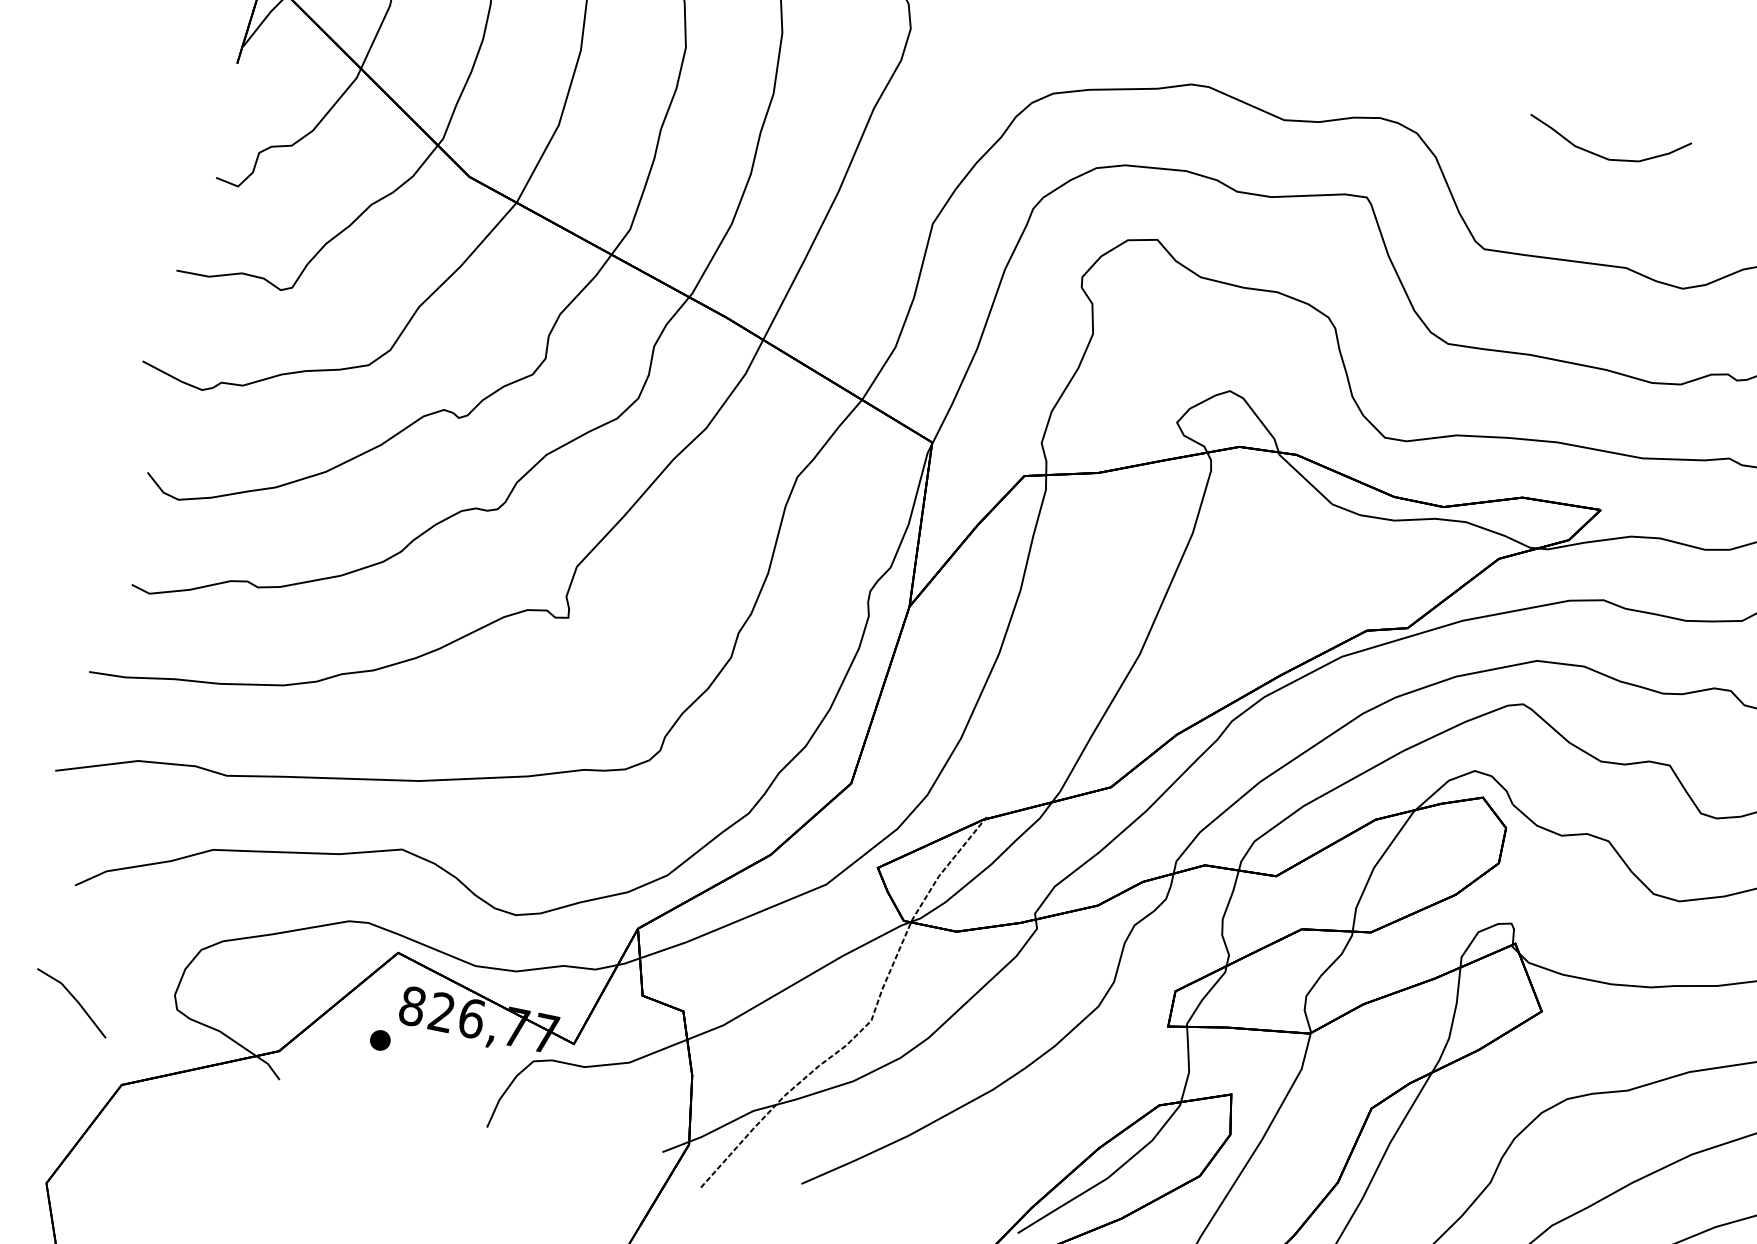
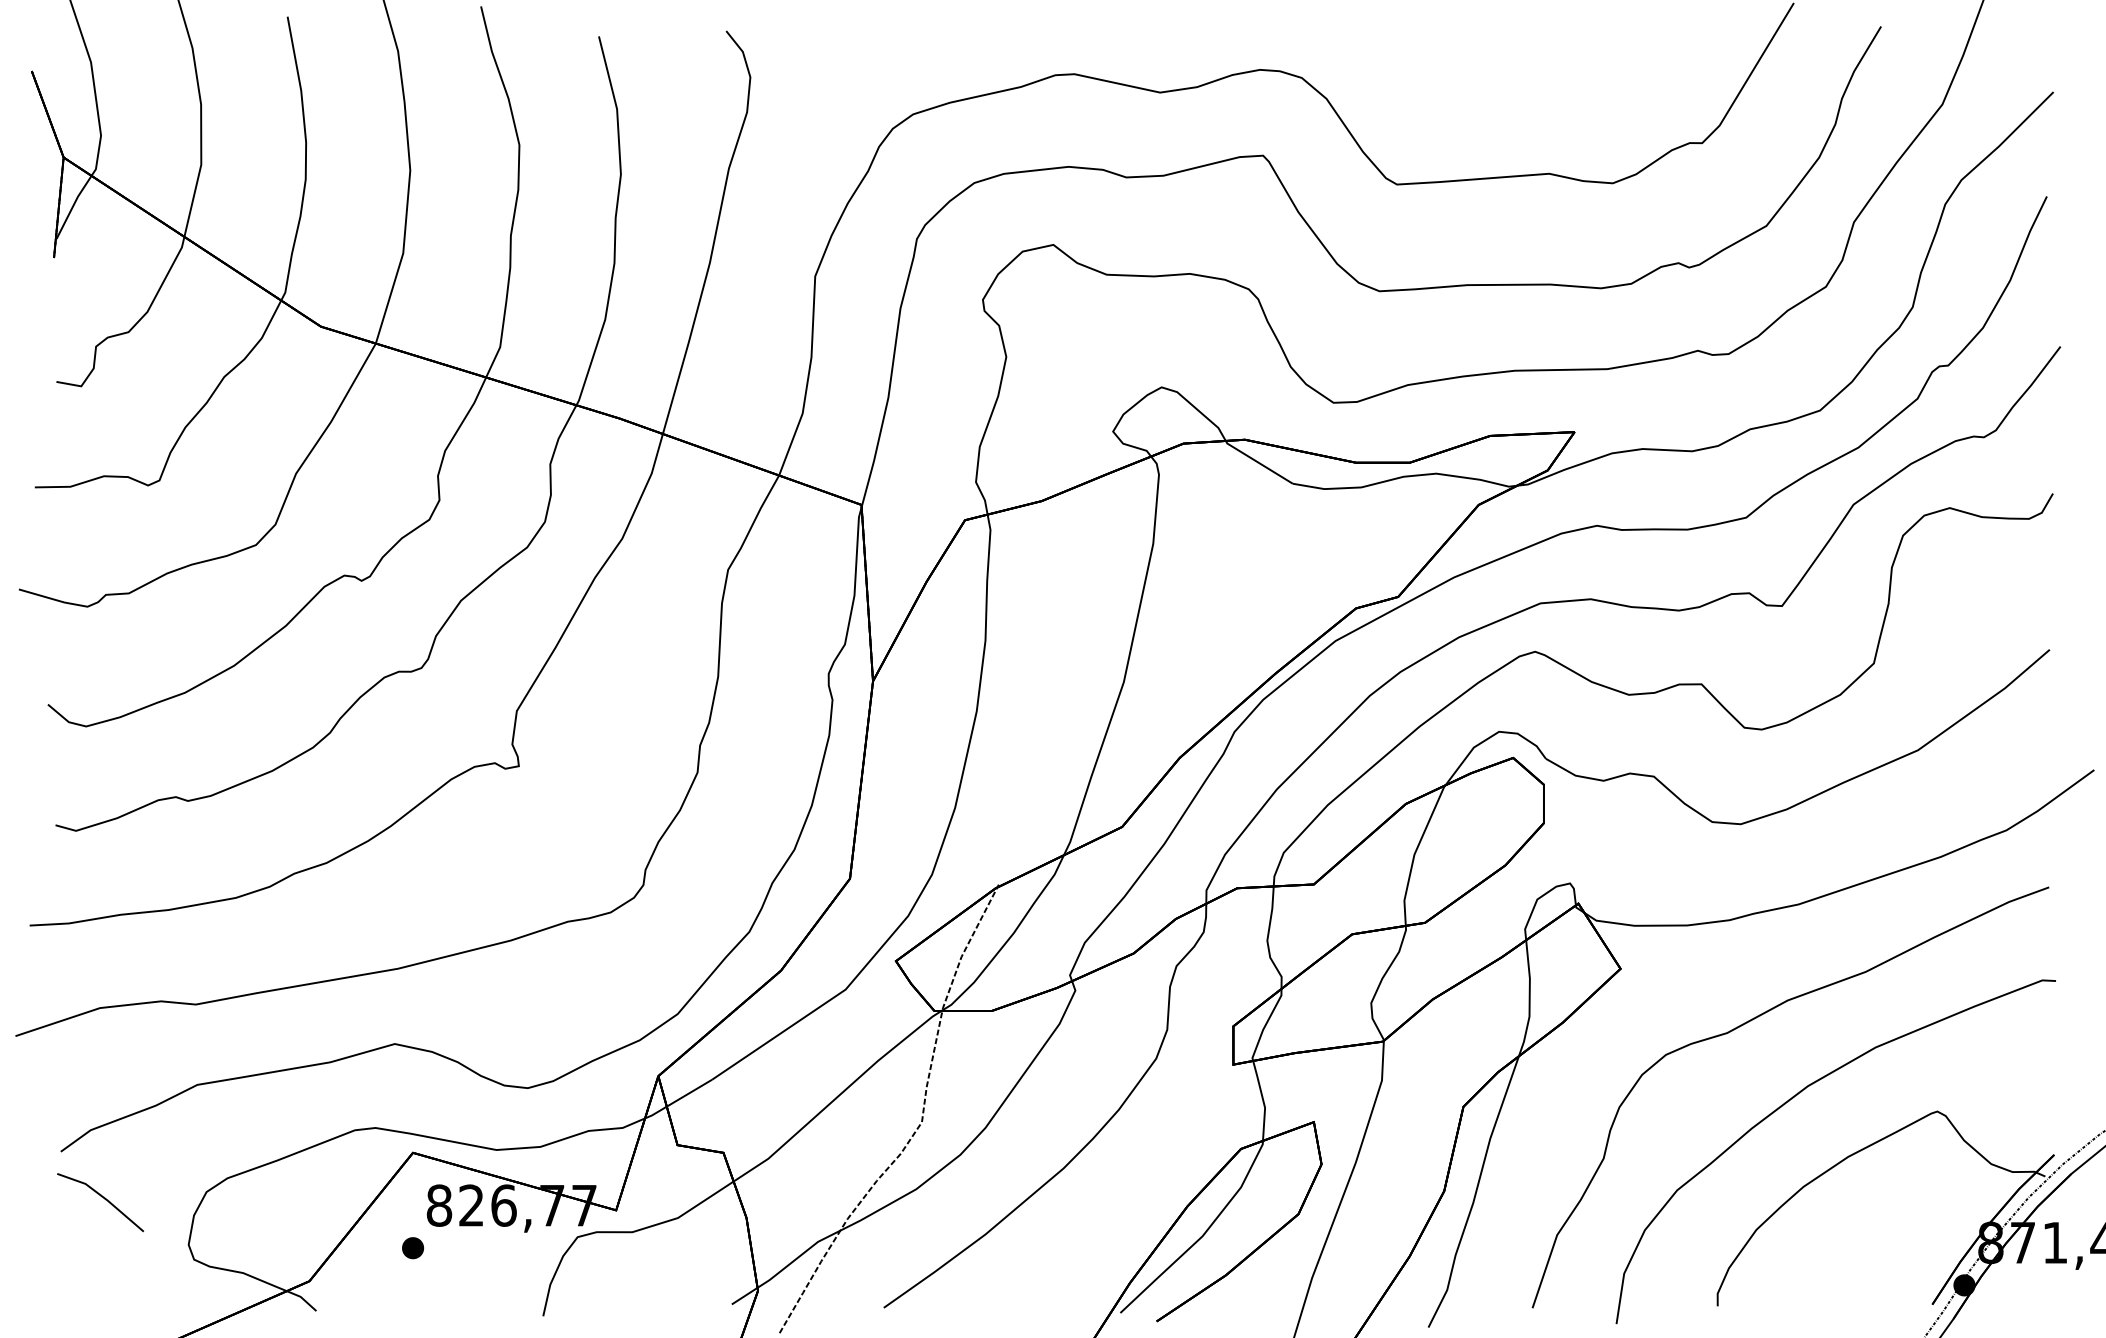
curve: (1601, 155) -> (1499, 61), removed
line: (75, 1000) -> (103, 1198), moved

